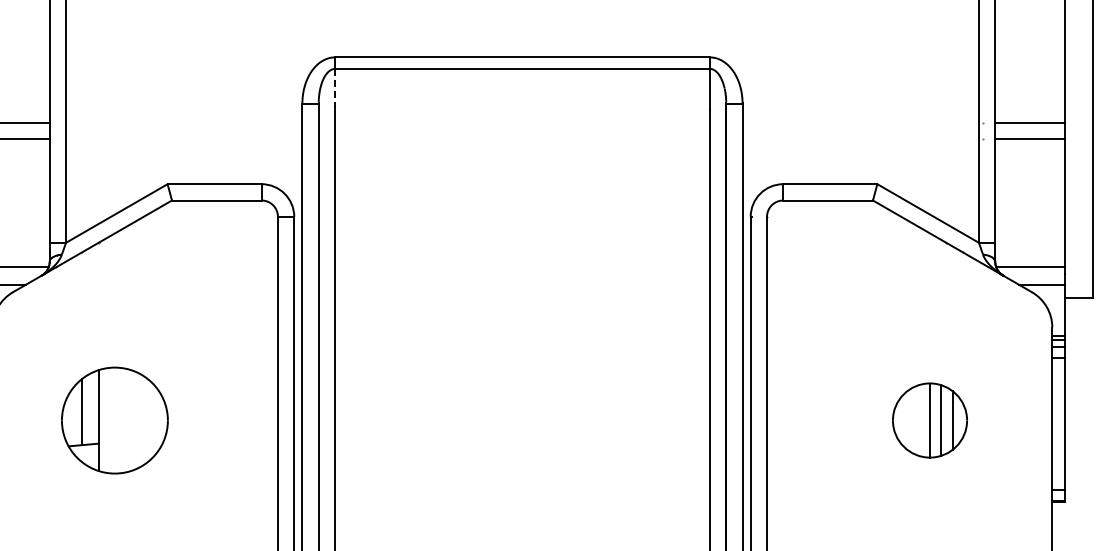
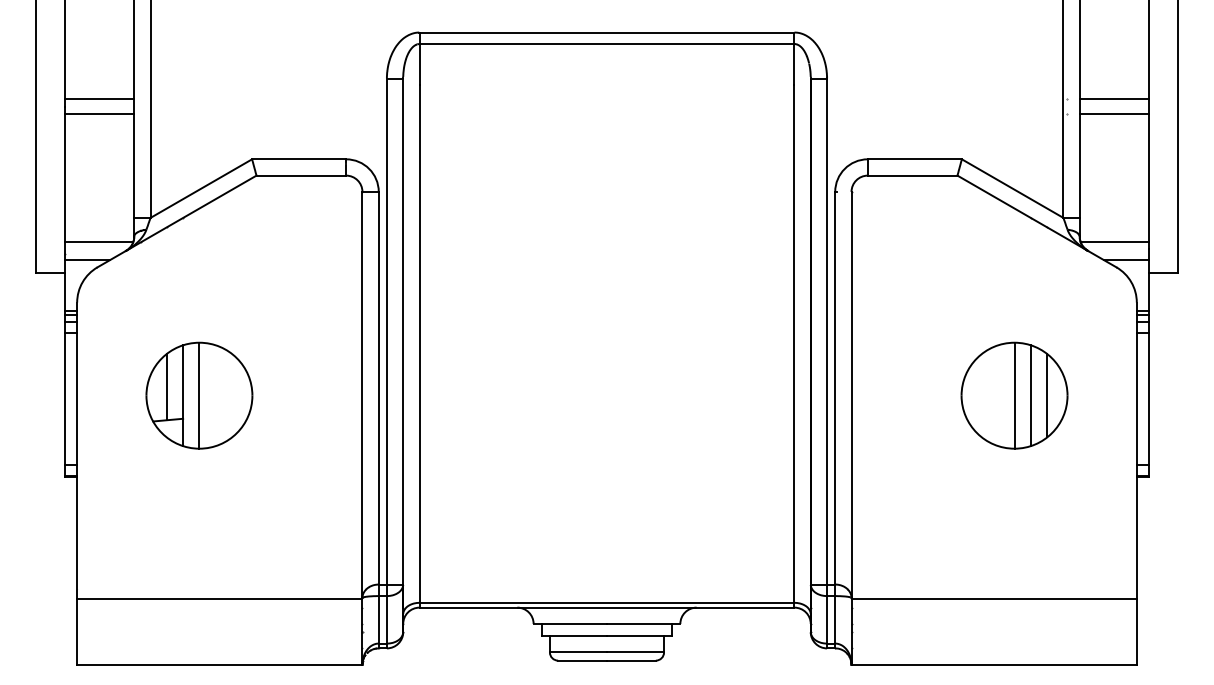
line: (334, 89) -> (419, 64), dashed -> solid
line: (114, 420) -> (199, 395), added
part: (929, 420) -> (1014, 395), size x1.43

